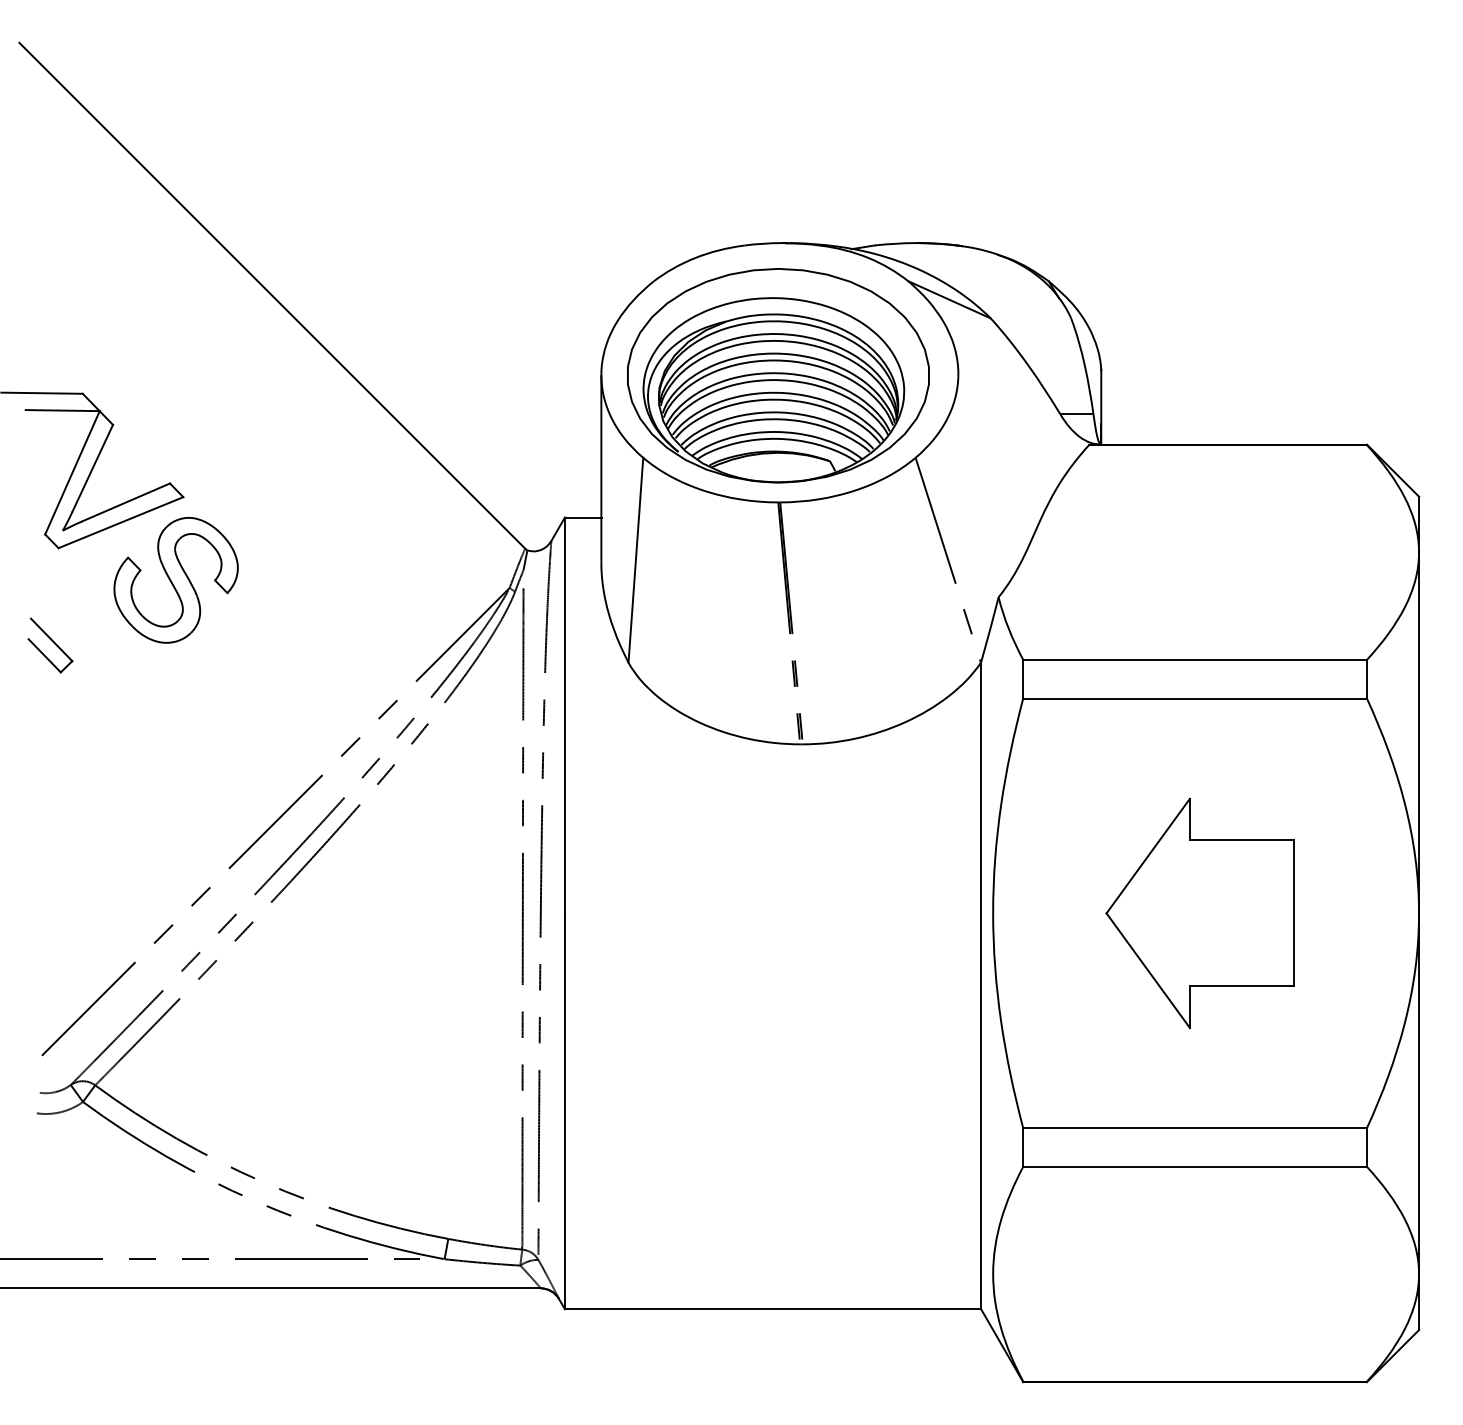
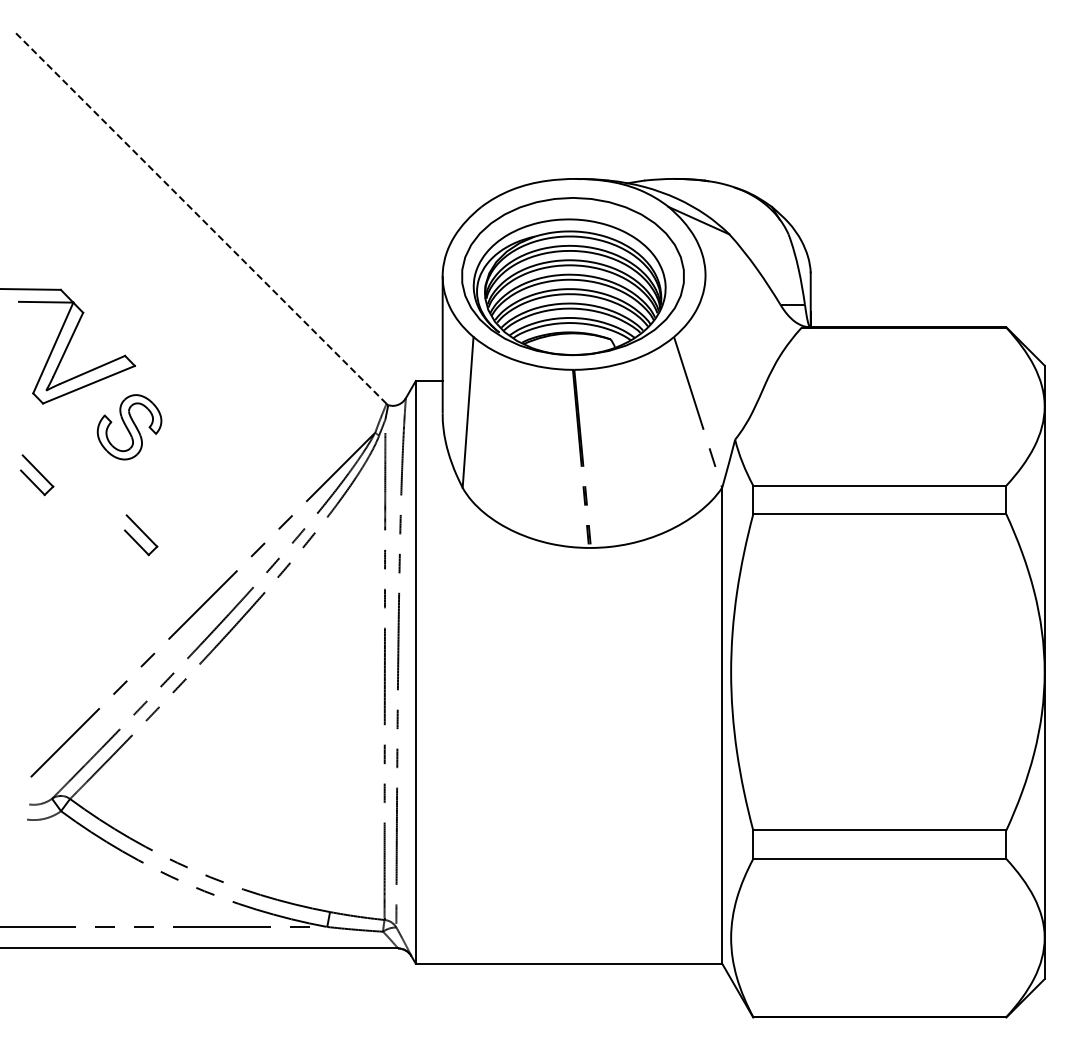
line: (272, 295) -> (200, 217), solid -> dashed
part: (175, 580) -> (129, 427), size x0.7
part: (192, 727) -> (141, 535), added
part: (1200, 913) -> (883, 672), removed

